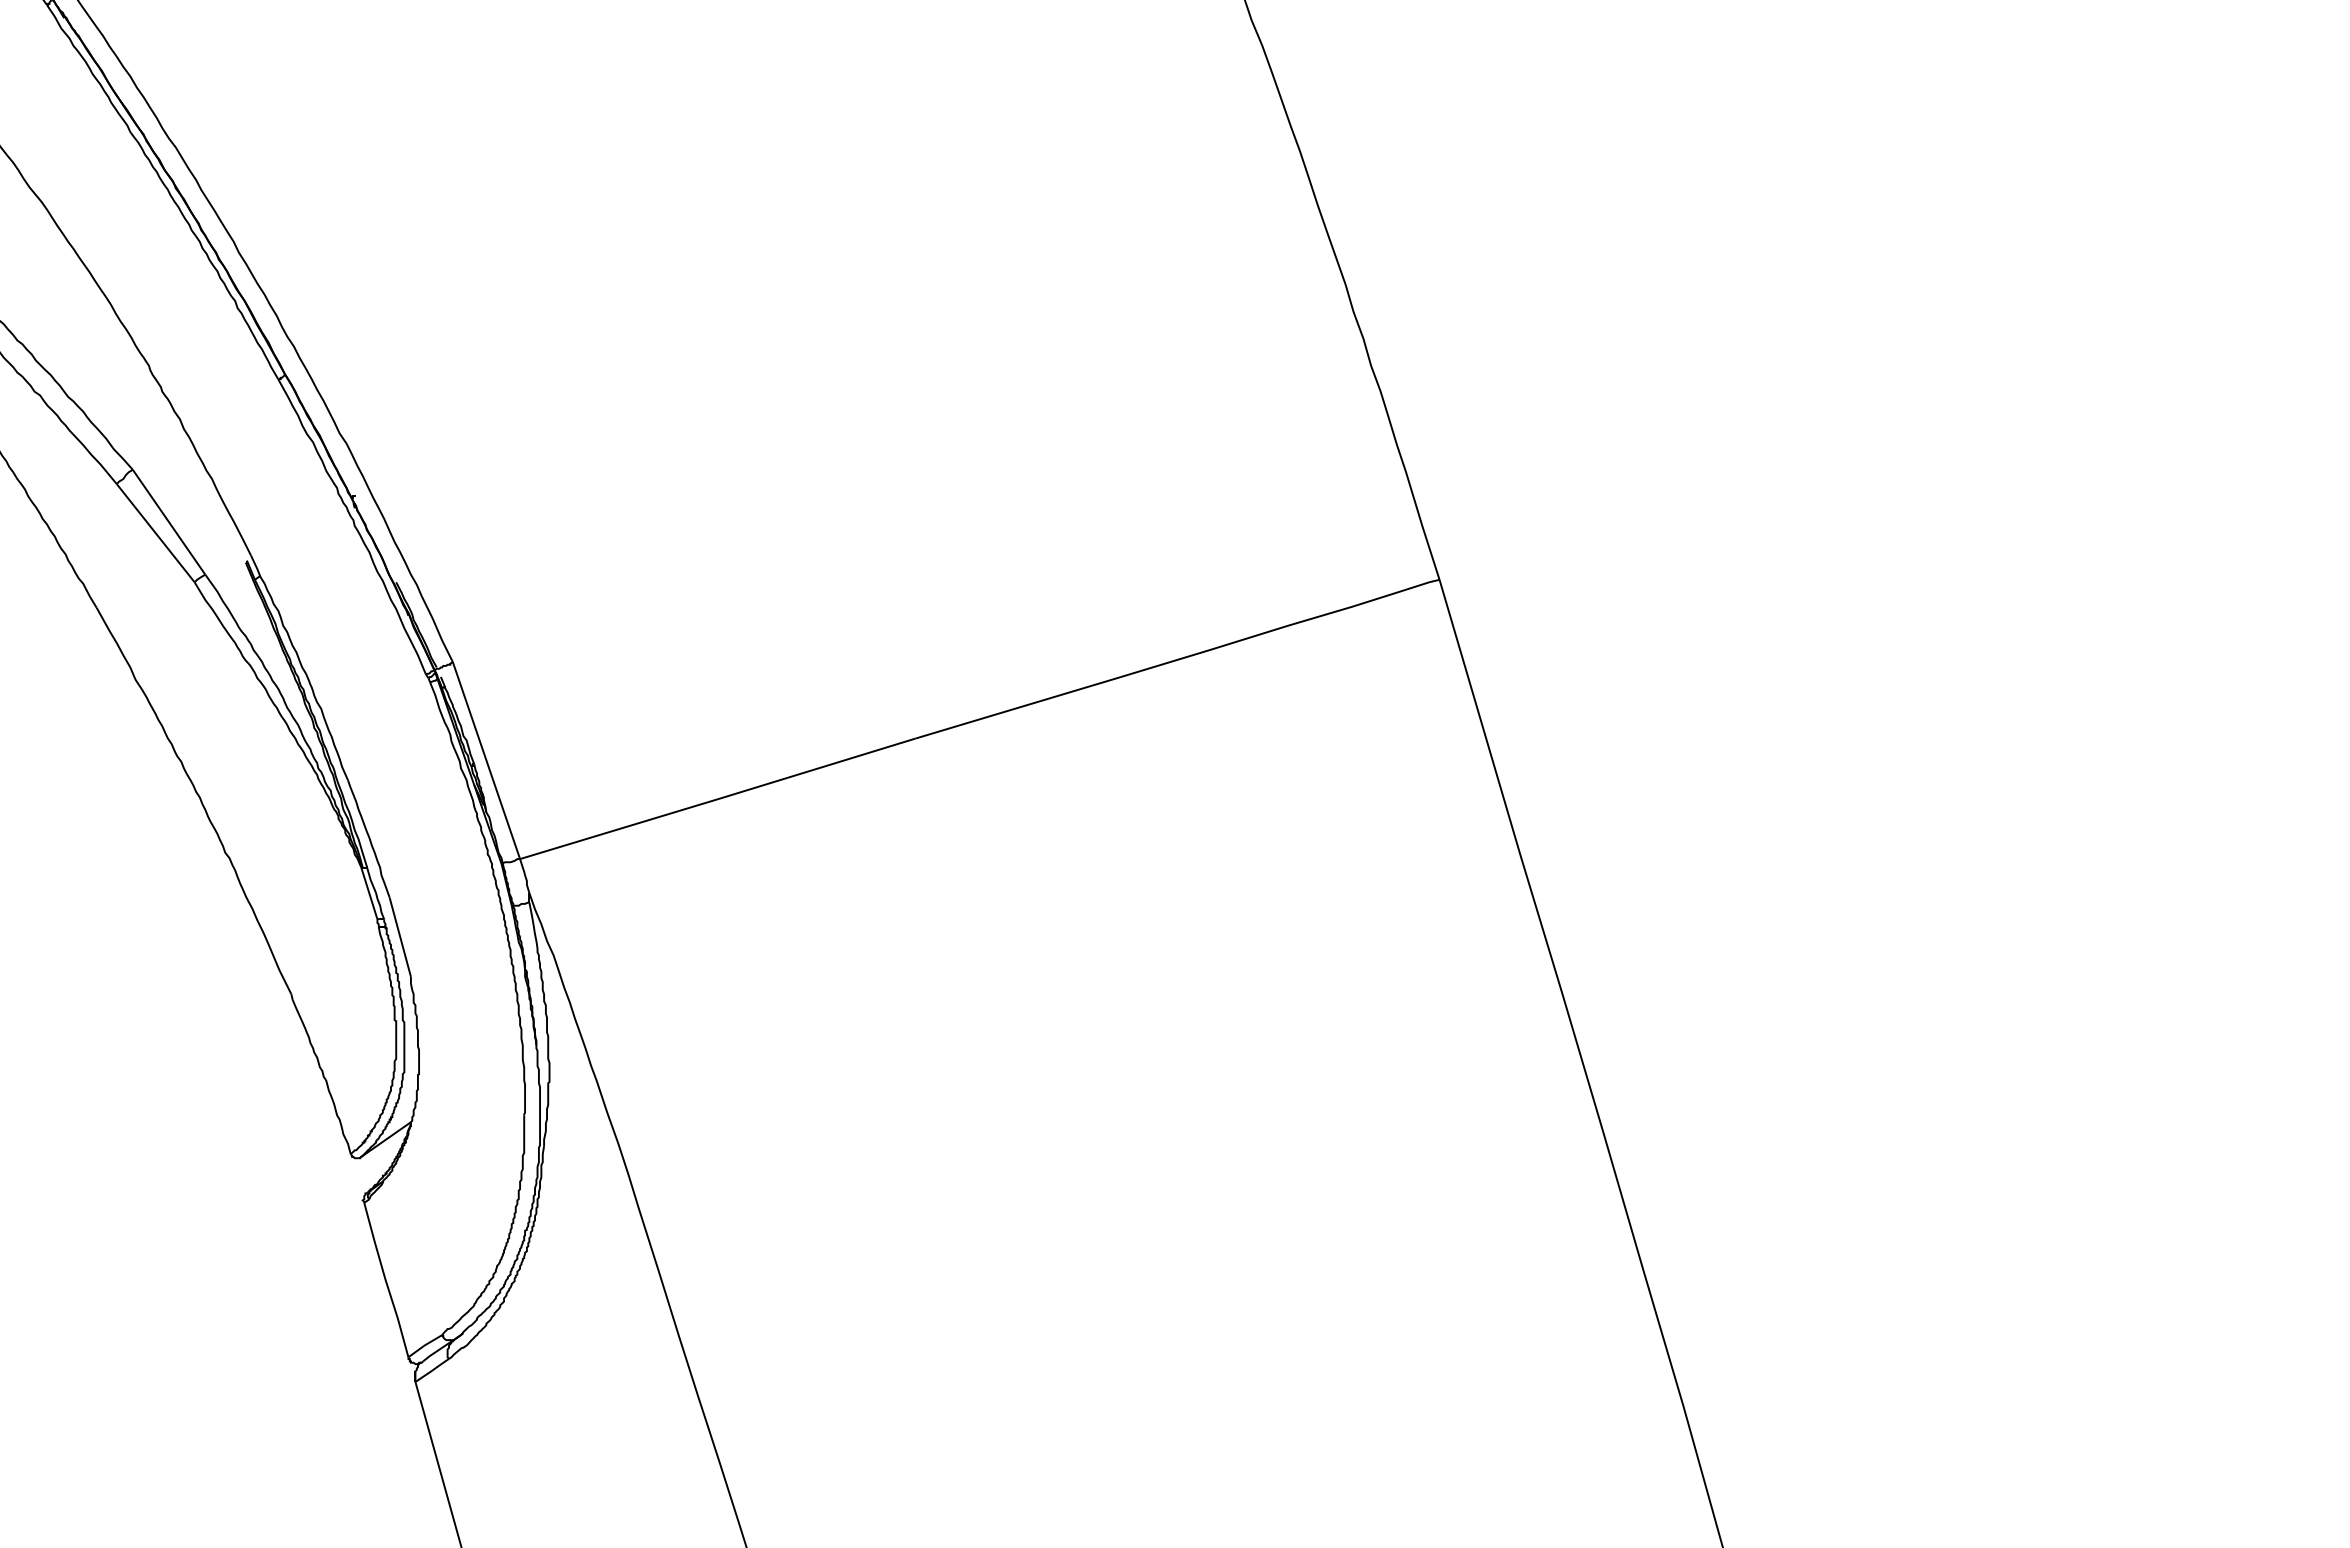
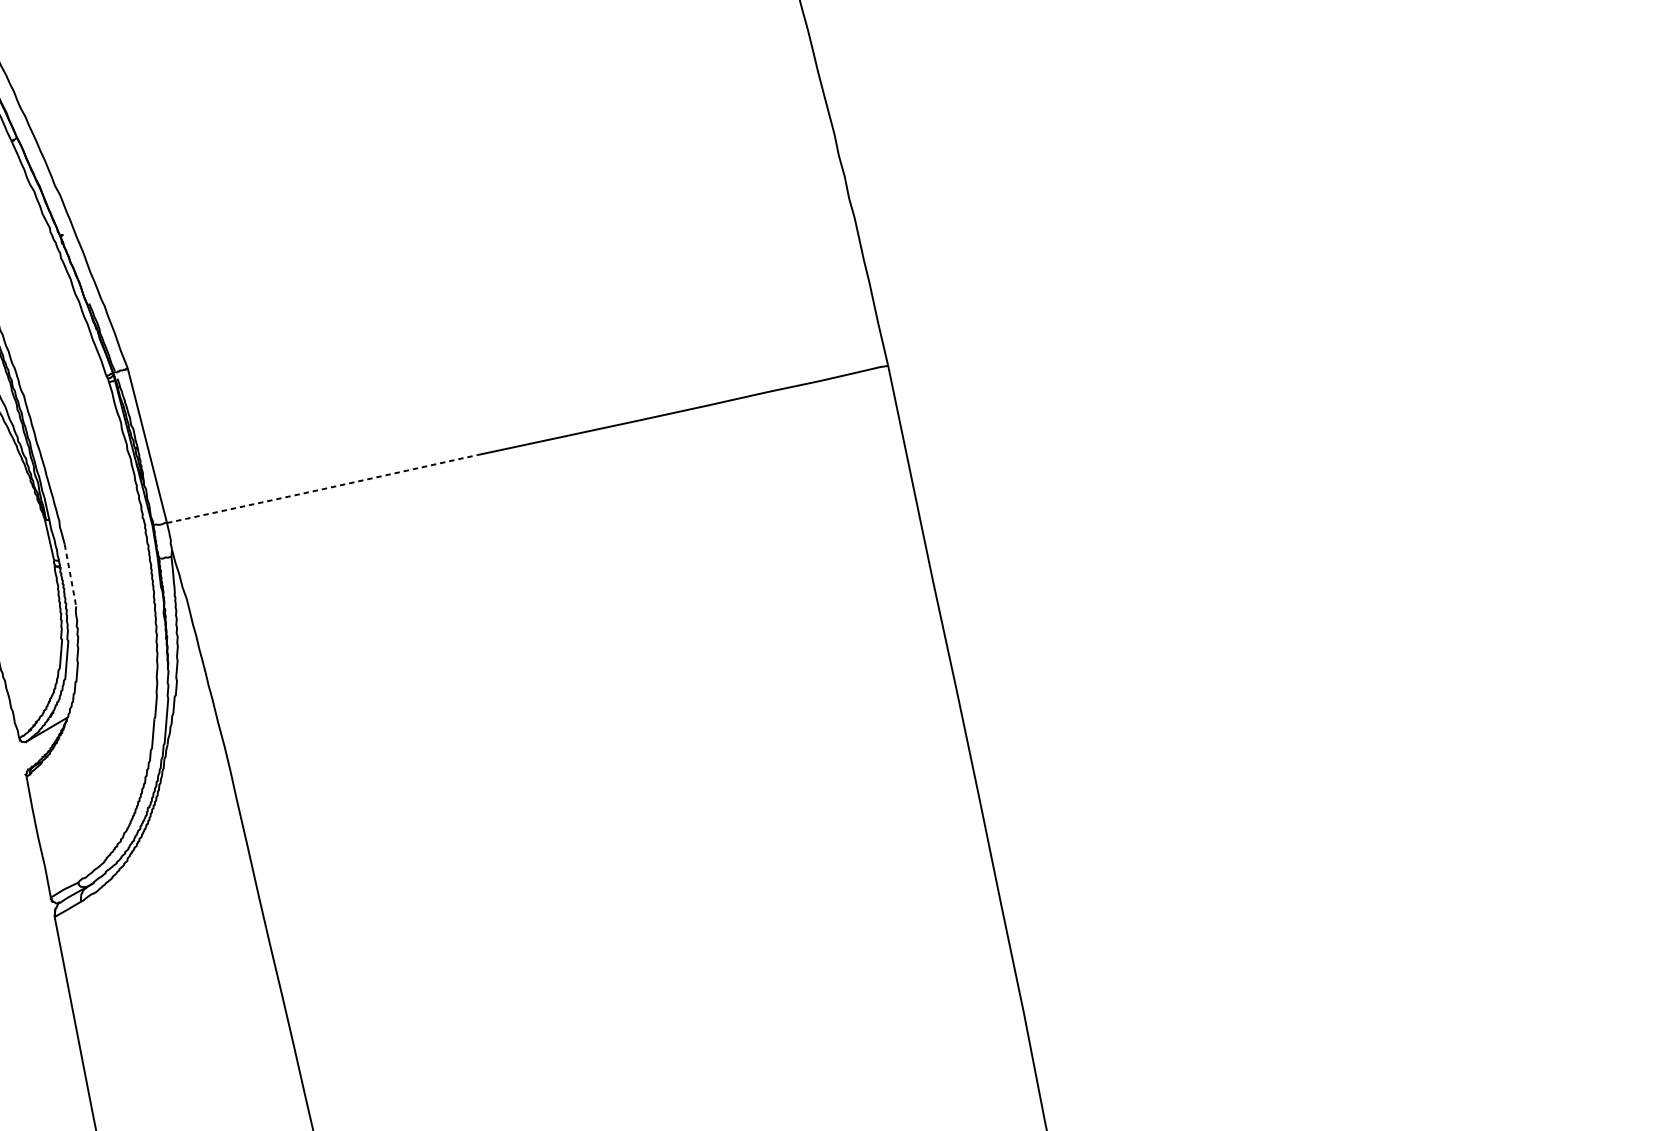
line: (719, 798) -> (323, 488), solid -> dashed
line: (400, 937) -> (70, 575), solid -> dashed

